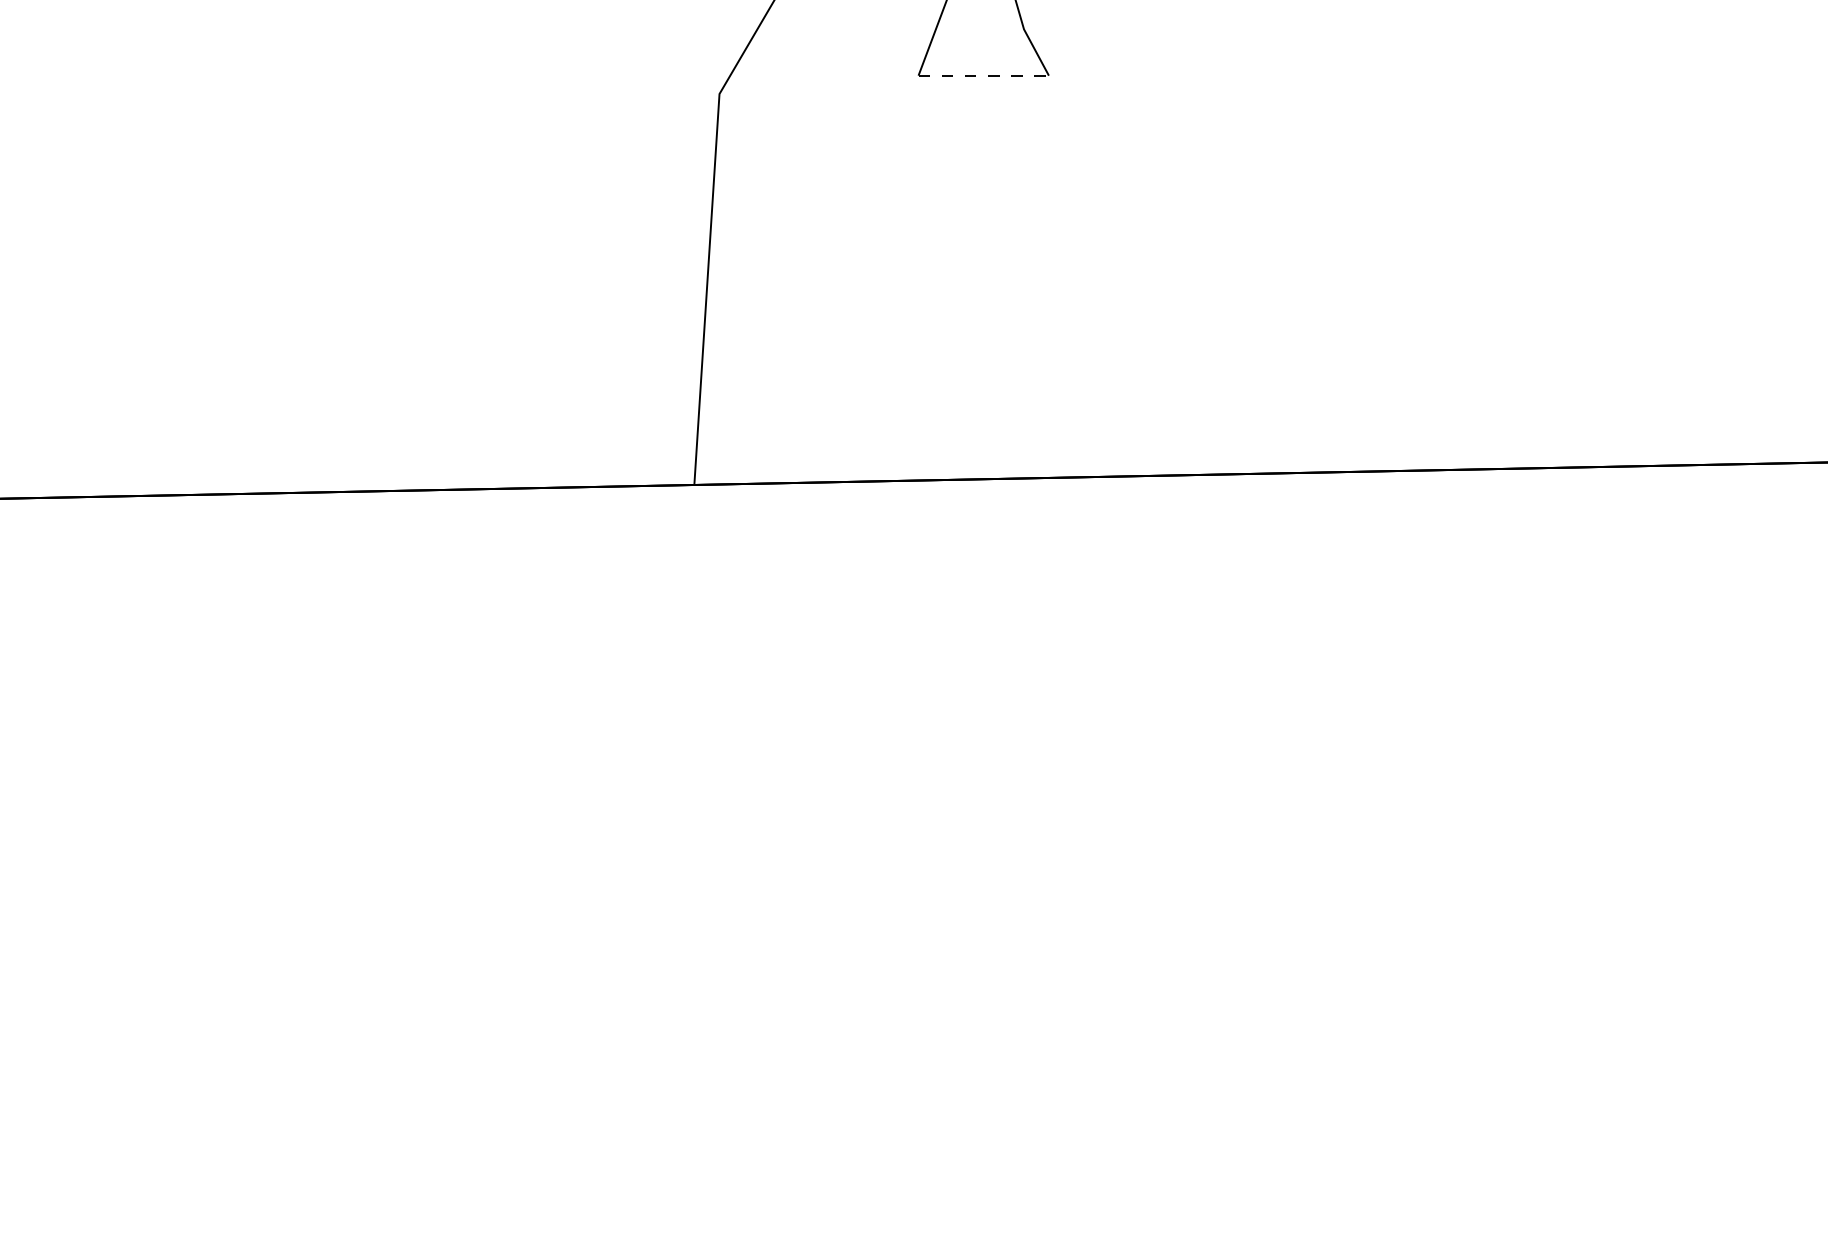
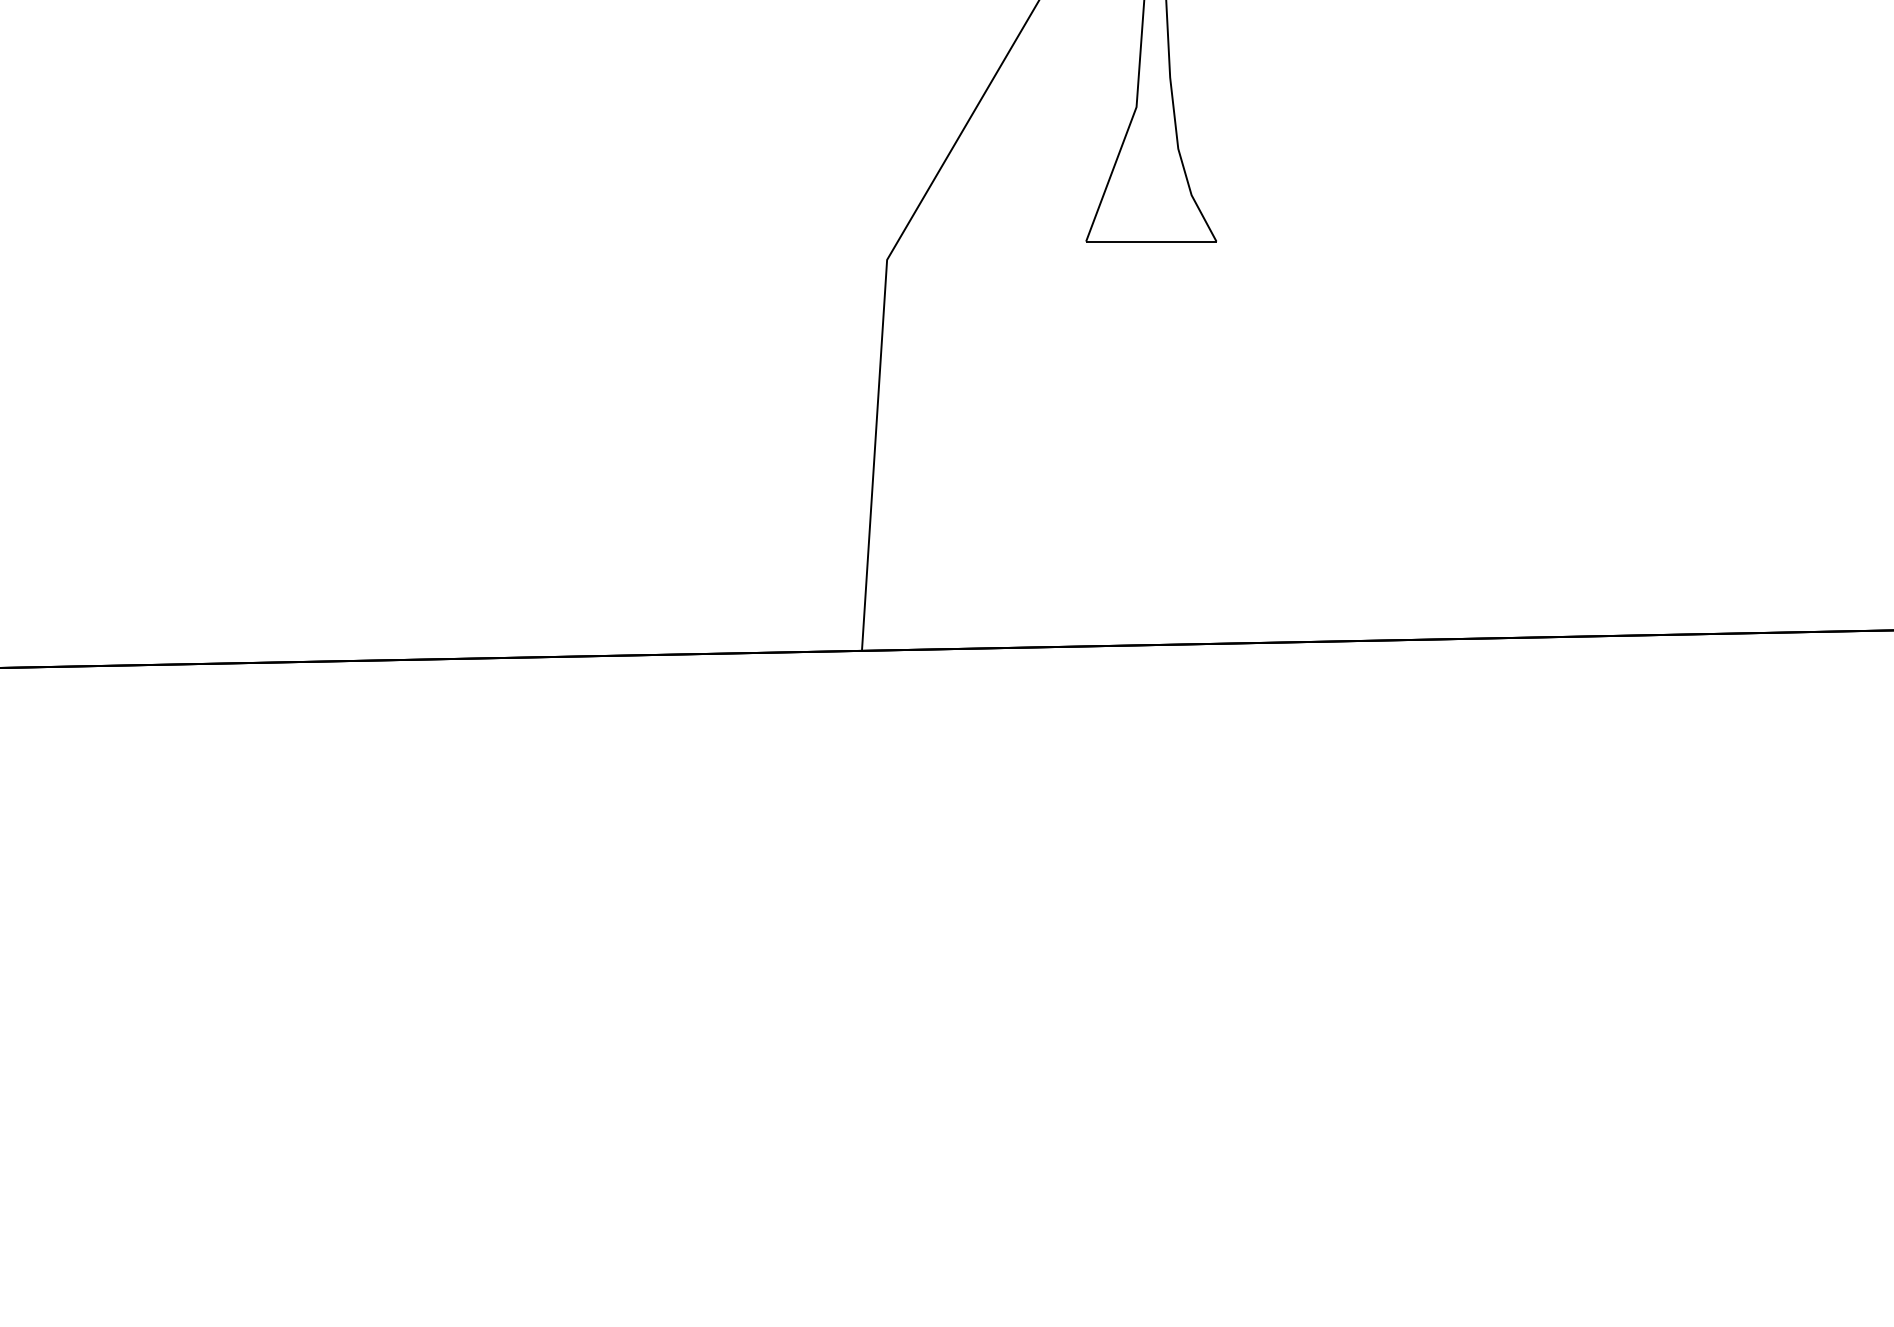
line: (983, 75) -> (1151, 241), dashed -> solid

